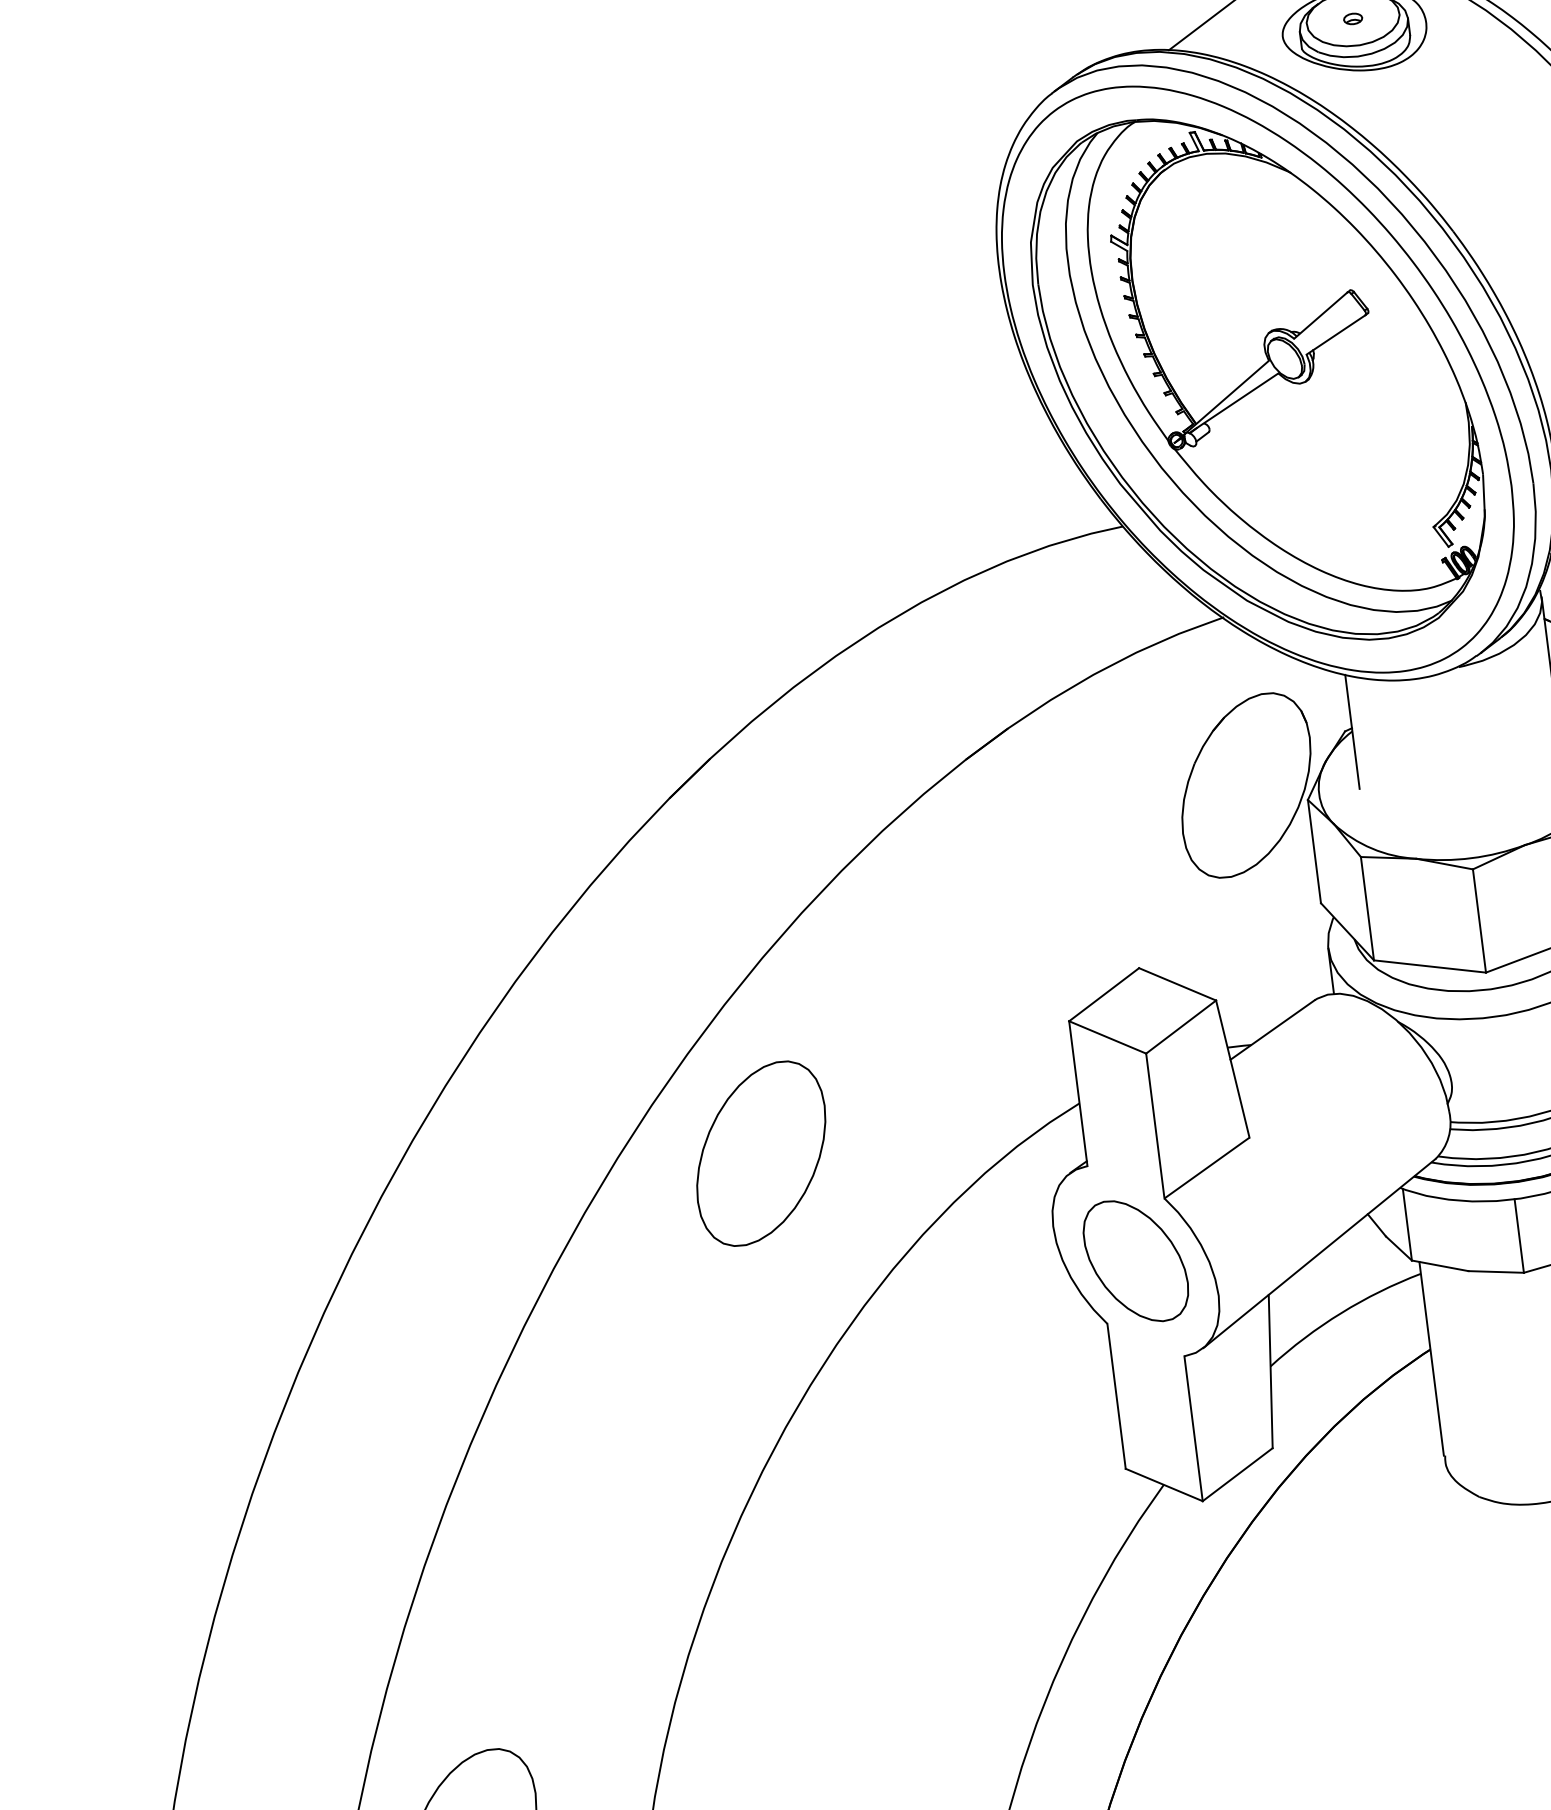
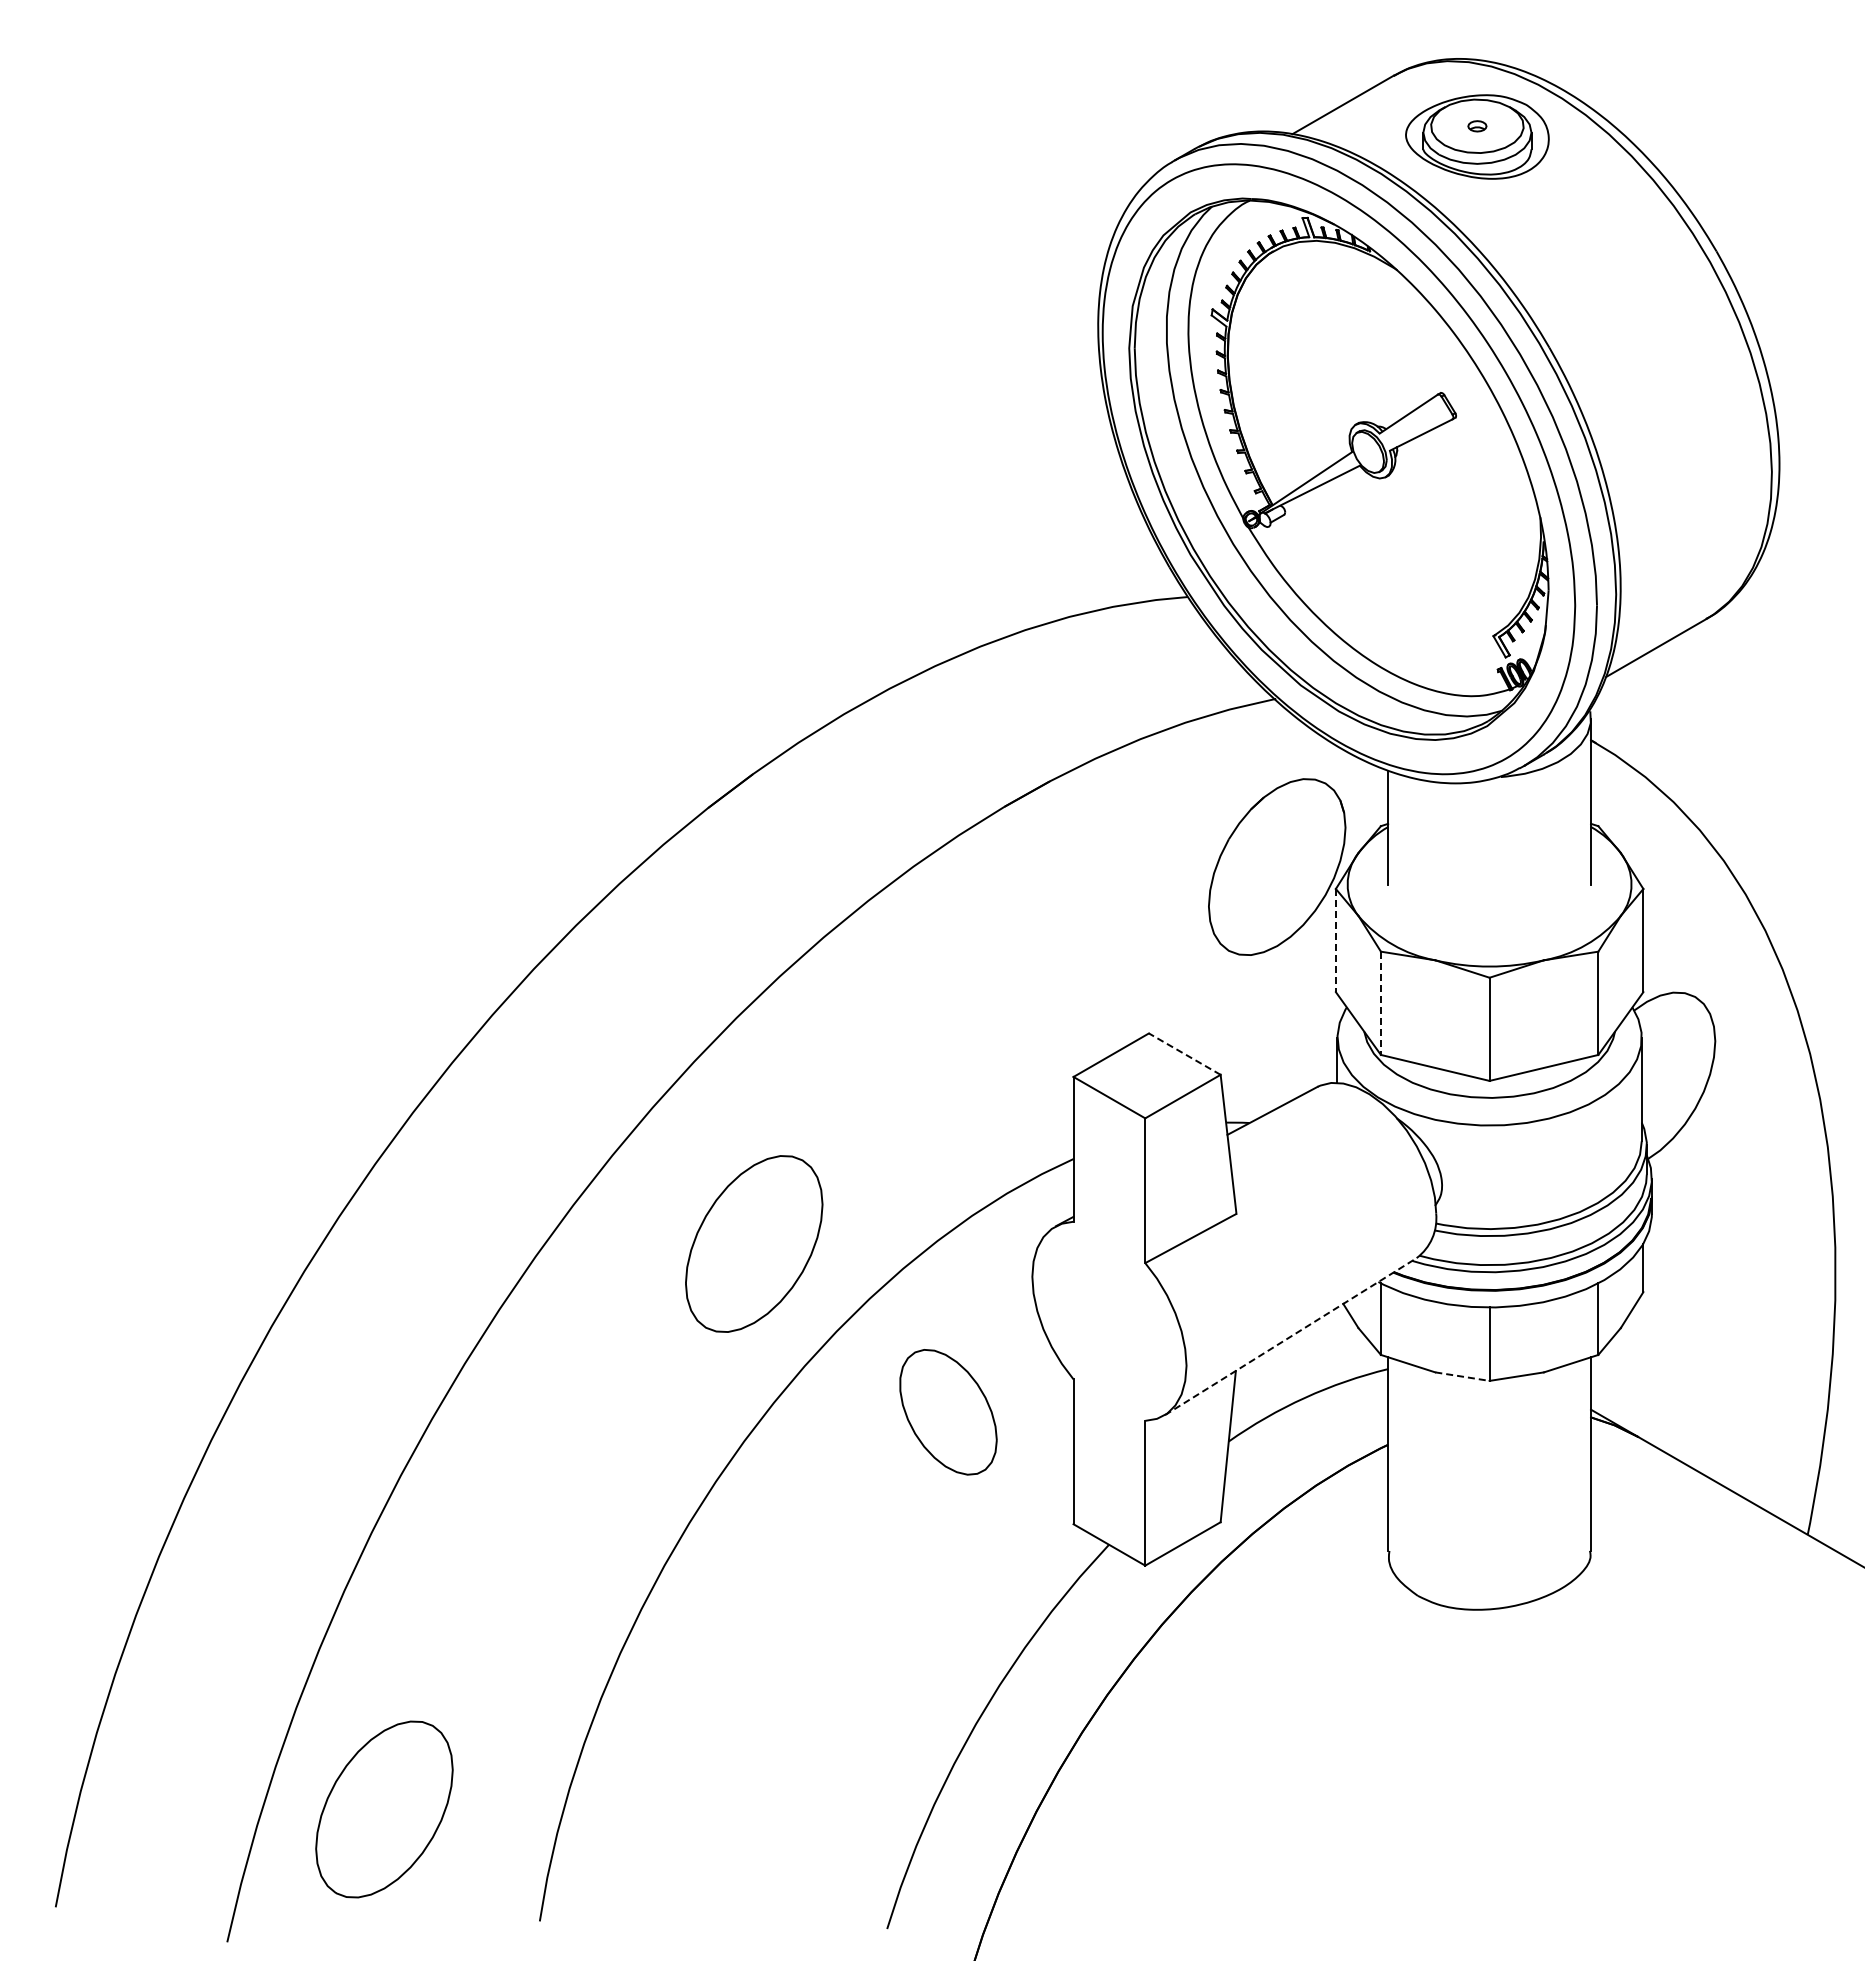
line: (1314, 851) -> (1335, 940), solid -> dashed
line: (1367, 908) -> (1380, 1003), solid -> dashed
line: (1177, 983) -> (1184, 1053), solid -> dashed
part: (761, 1153) -> (754, 1243), moved
line: (1320, 1253) -> (1291, 1336), solid -> dashed
part: (1136, 1261) -> (948, 1412), moved
line: (1496, 1271) -> (1462, 1376), solid -> dashed

